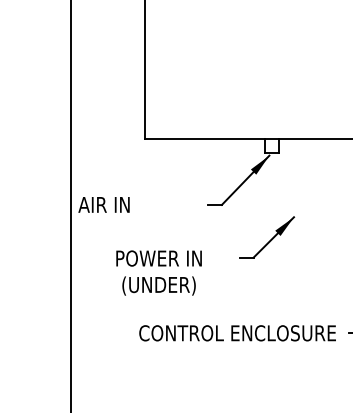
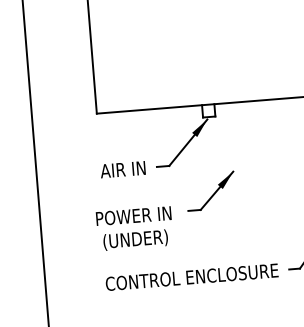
text: (103, 204) -> (122, 169), moved
text: (158, 272) -> (134, 228), moved

